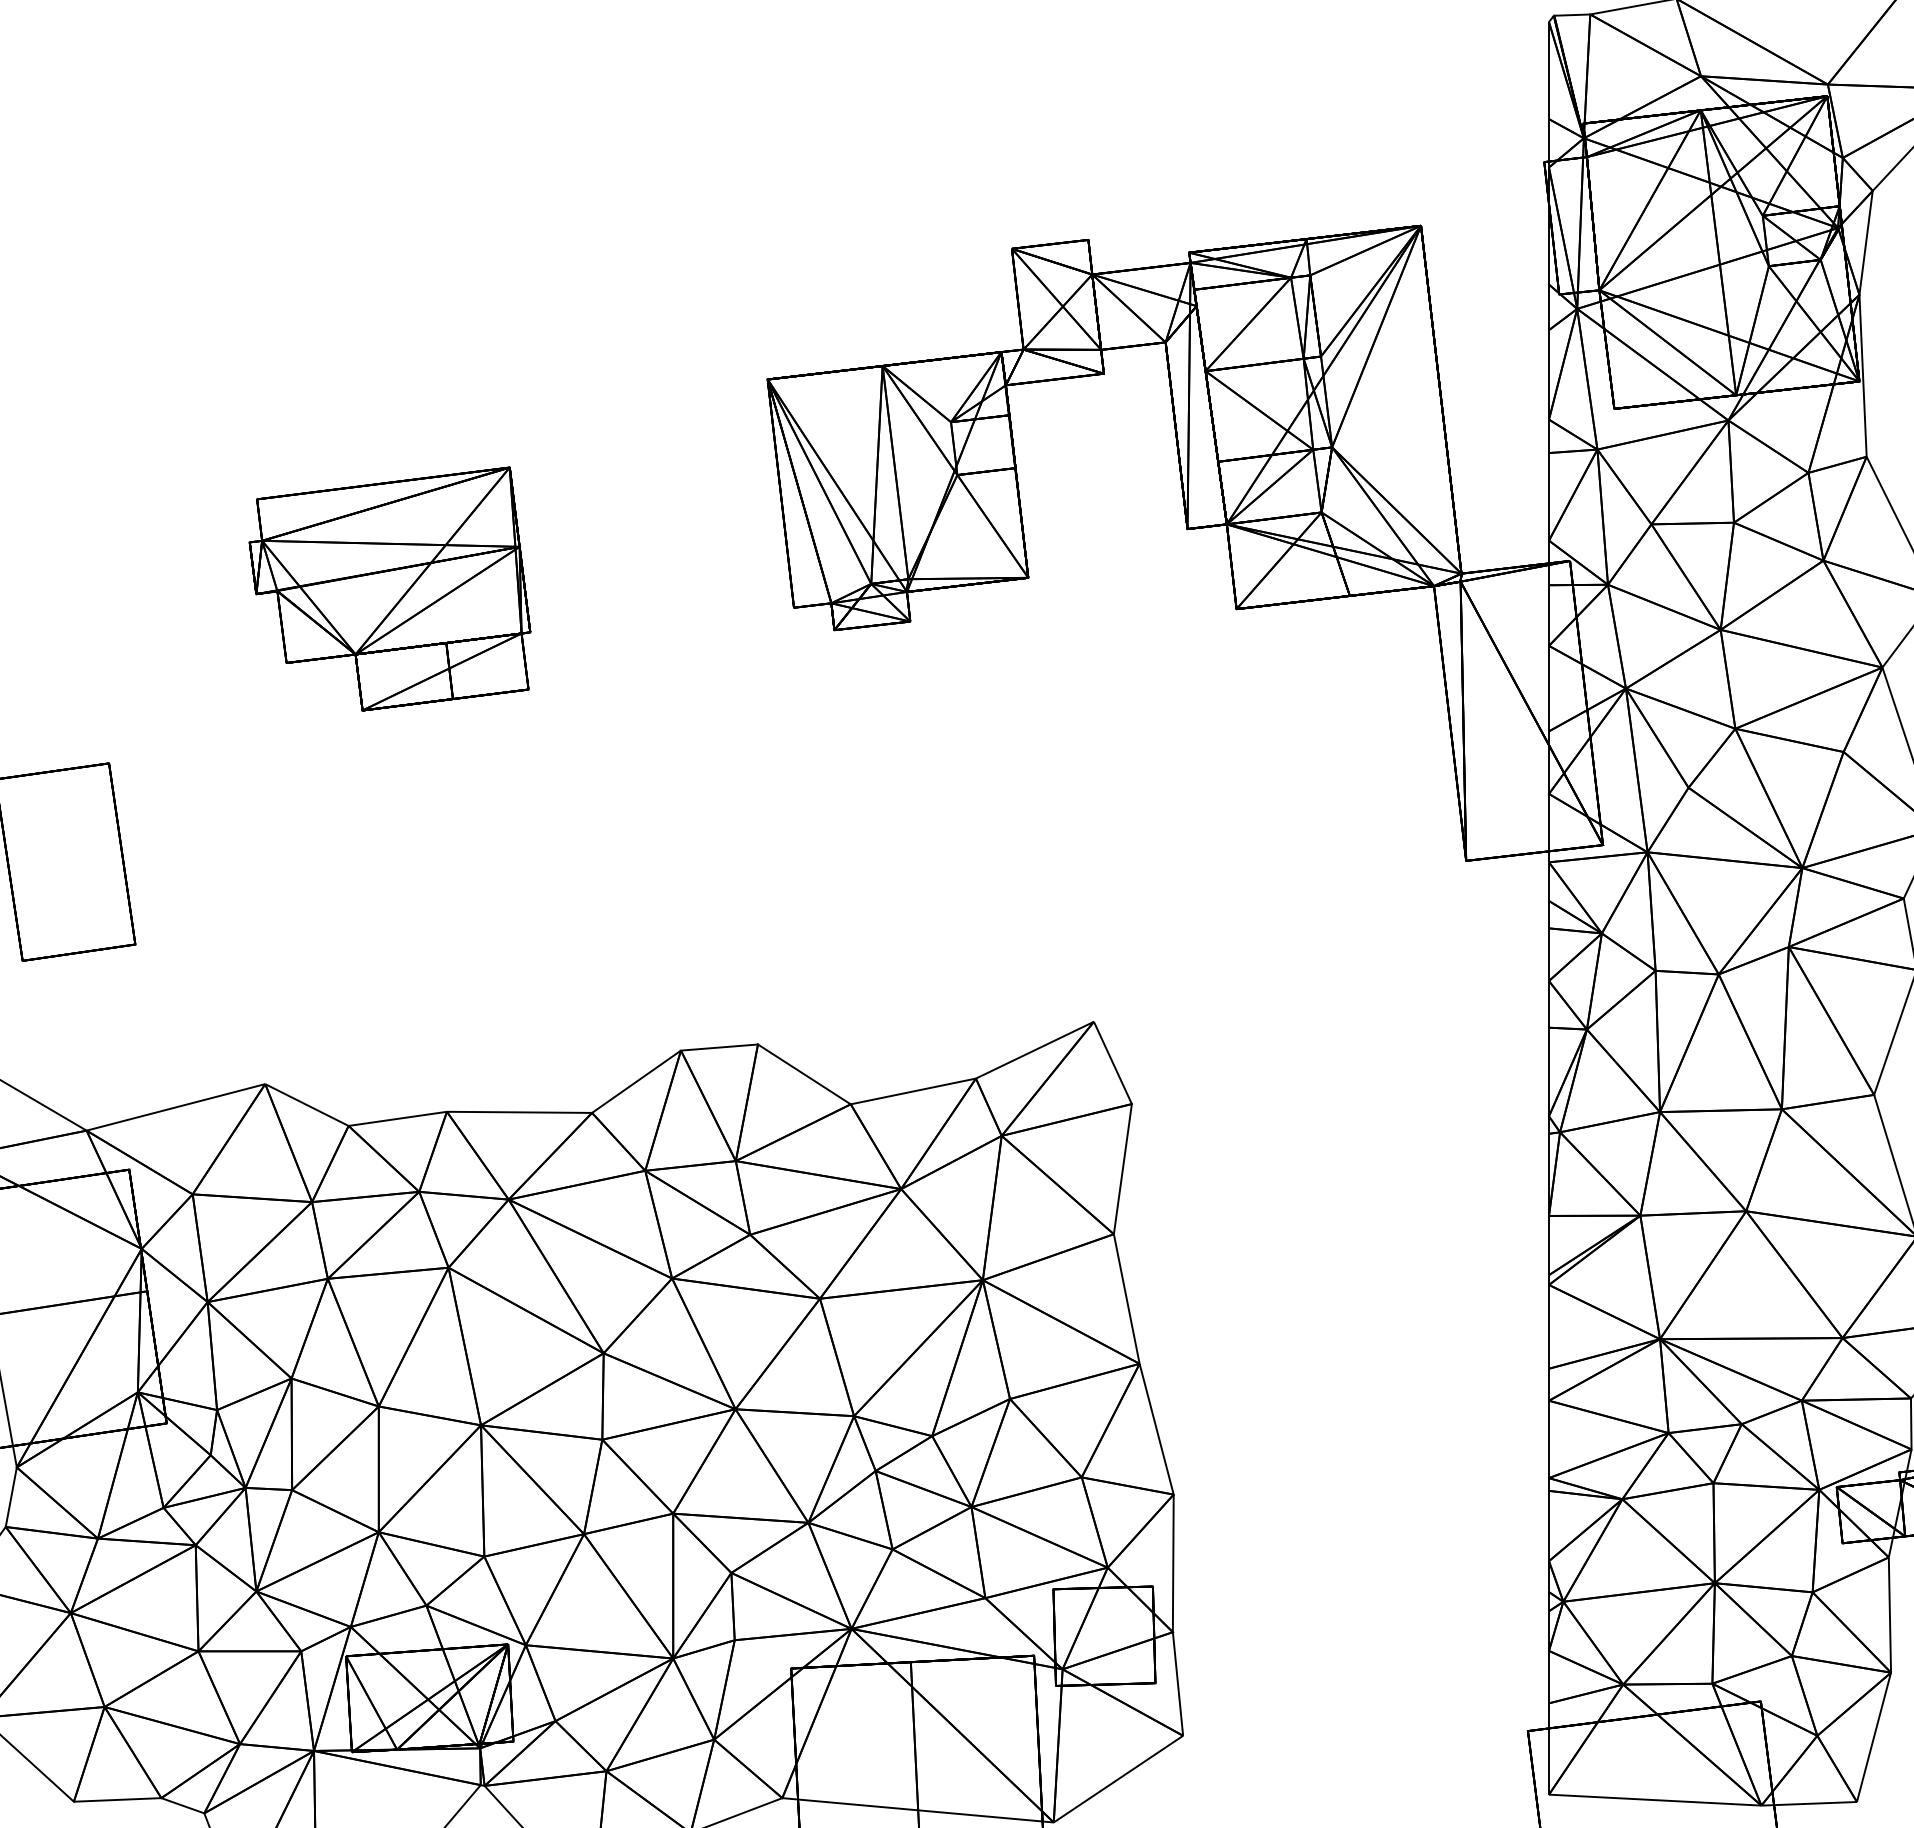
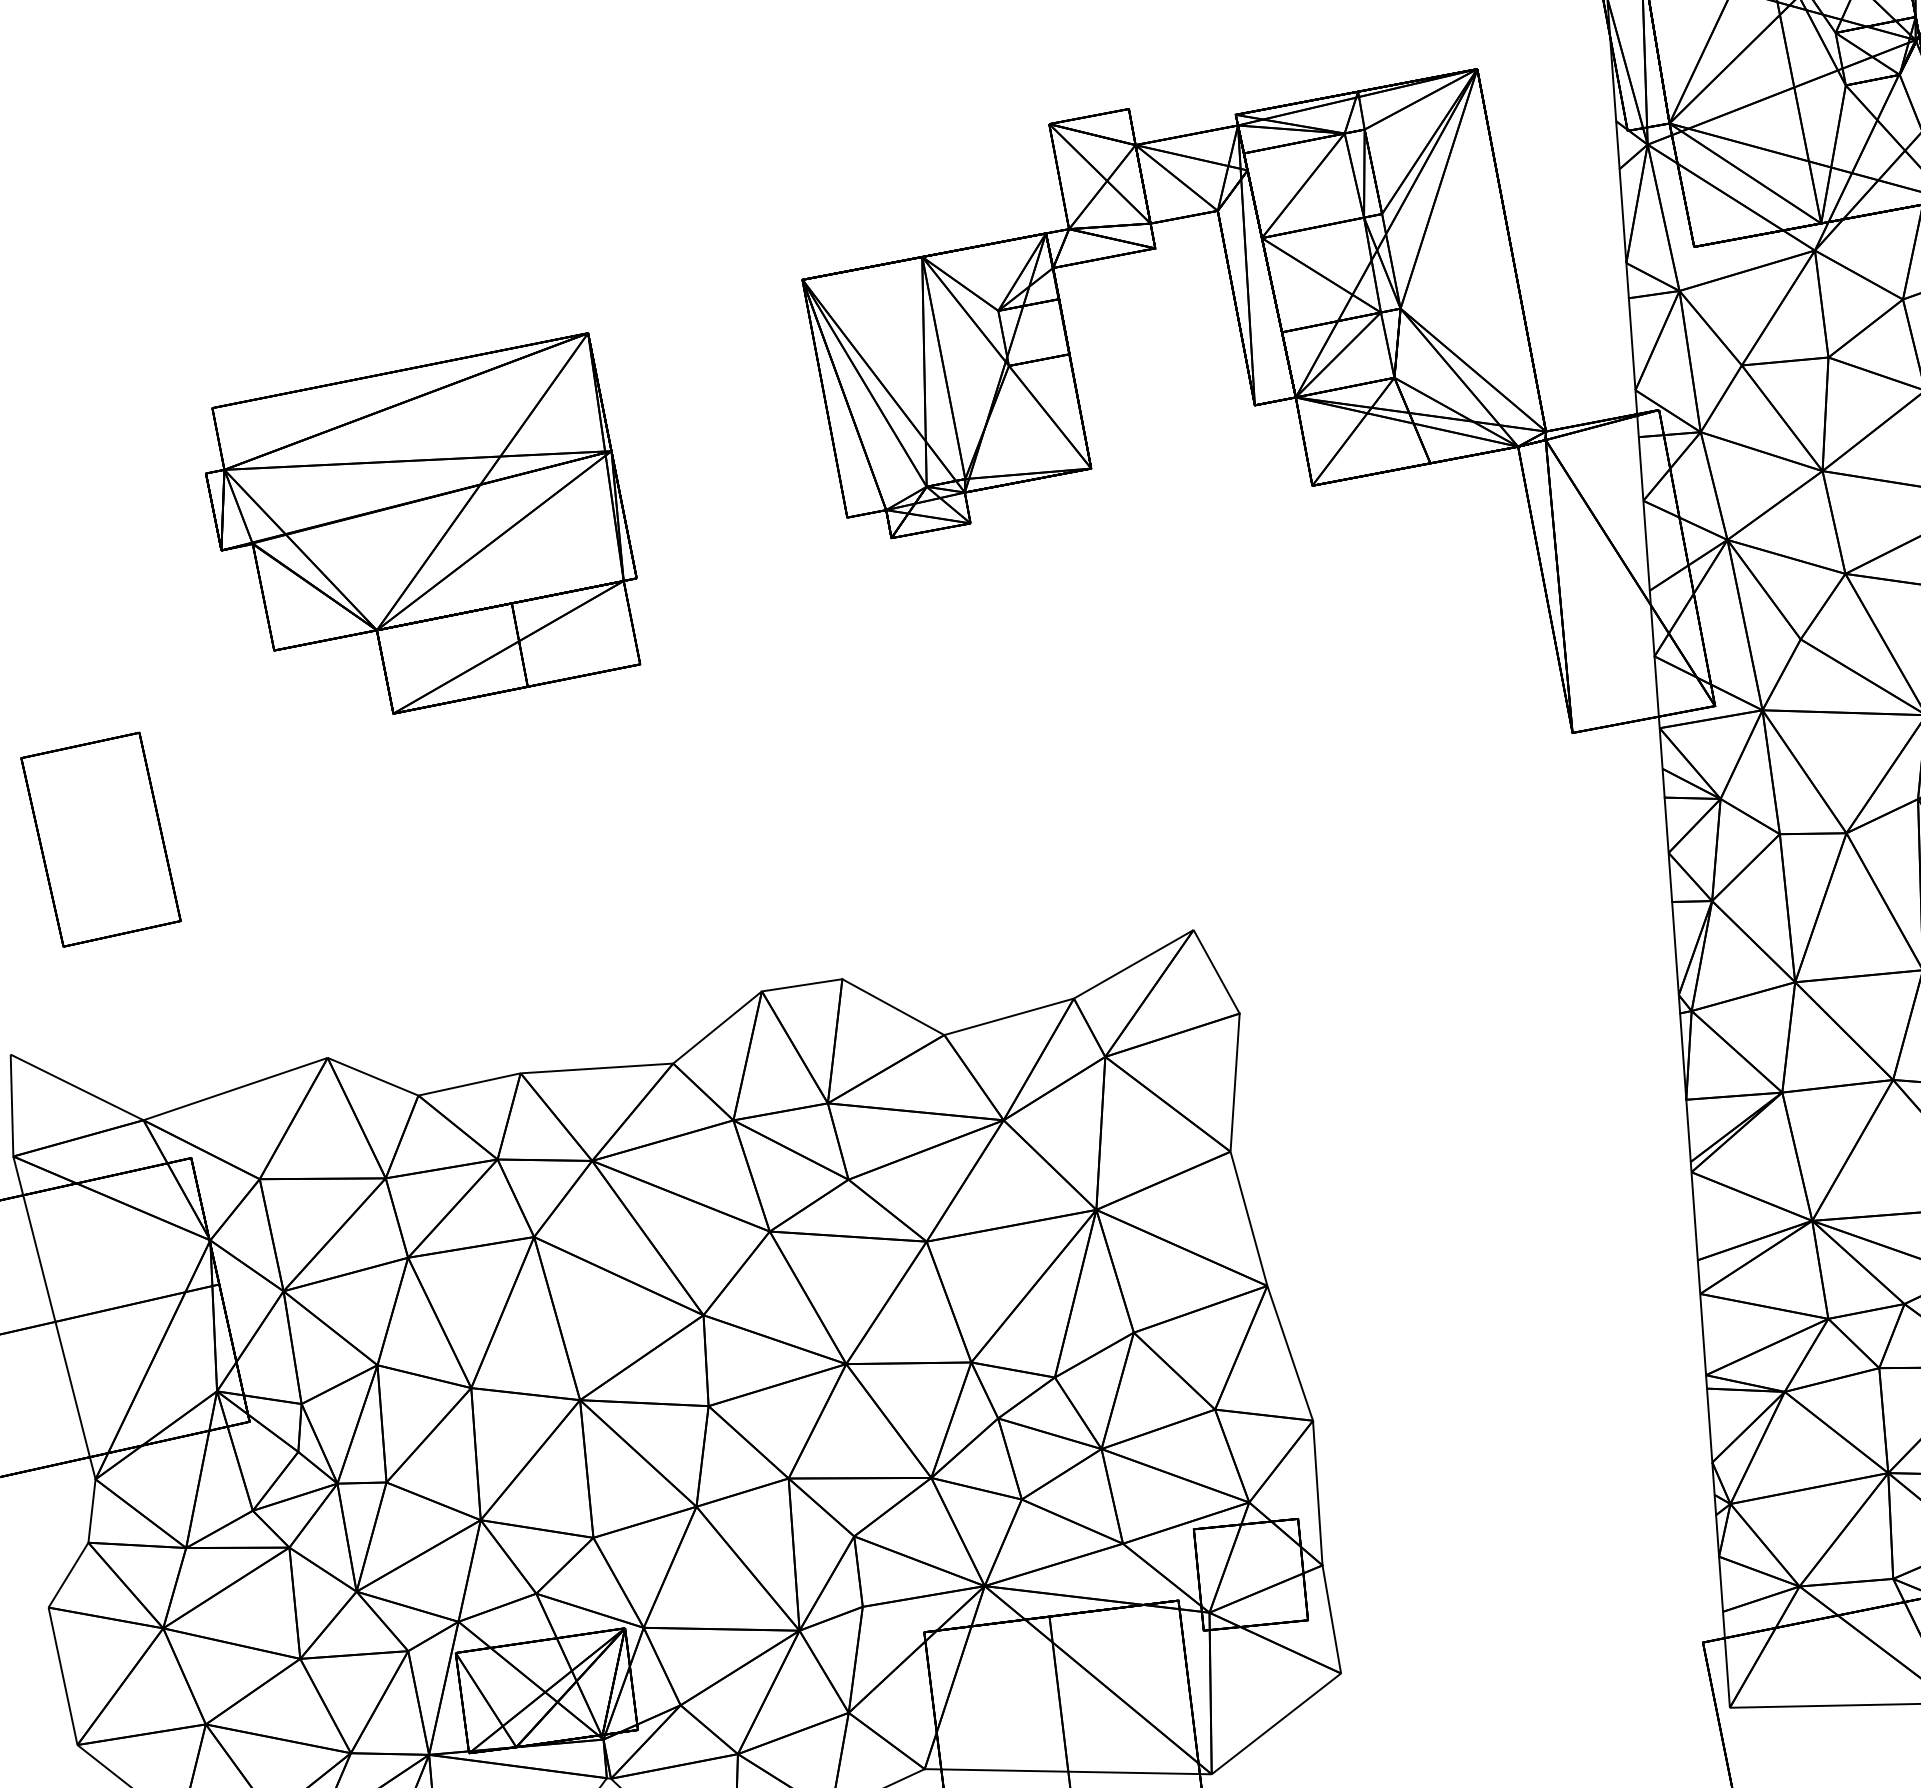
part: (389, 588) -> (420, 527), size x1.43

